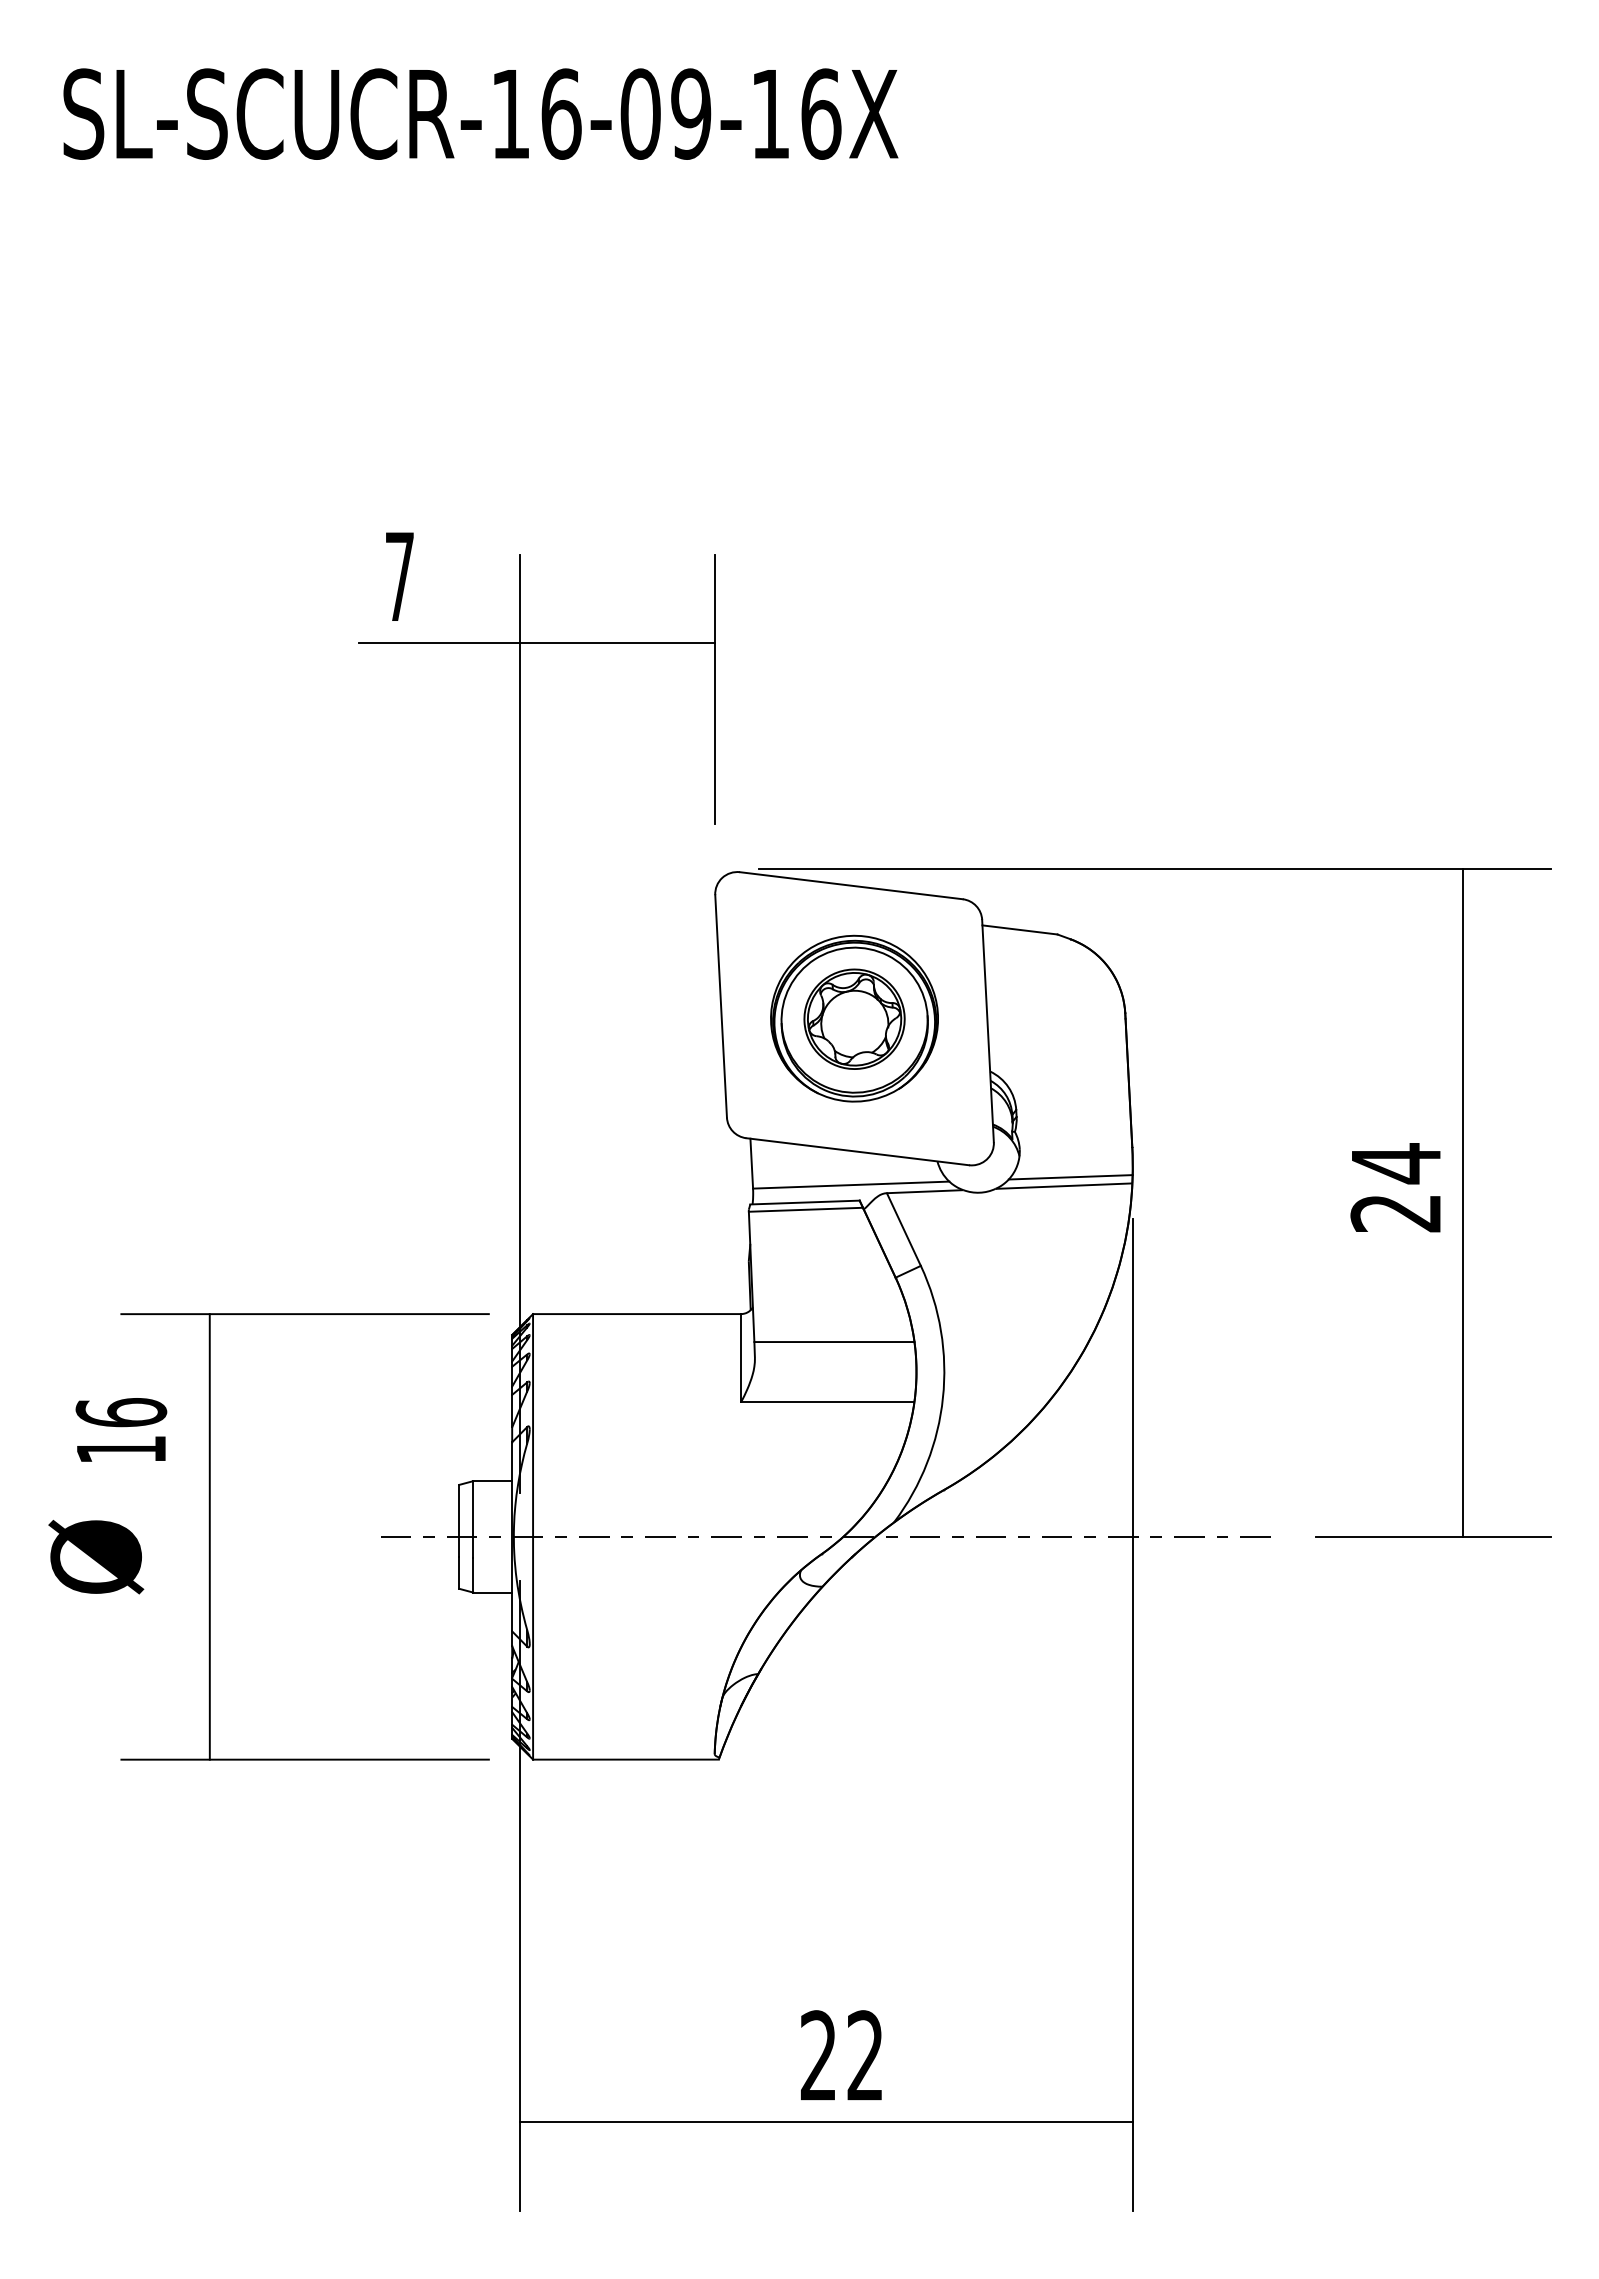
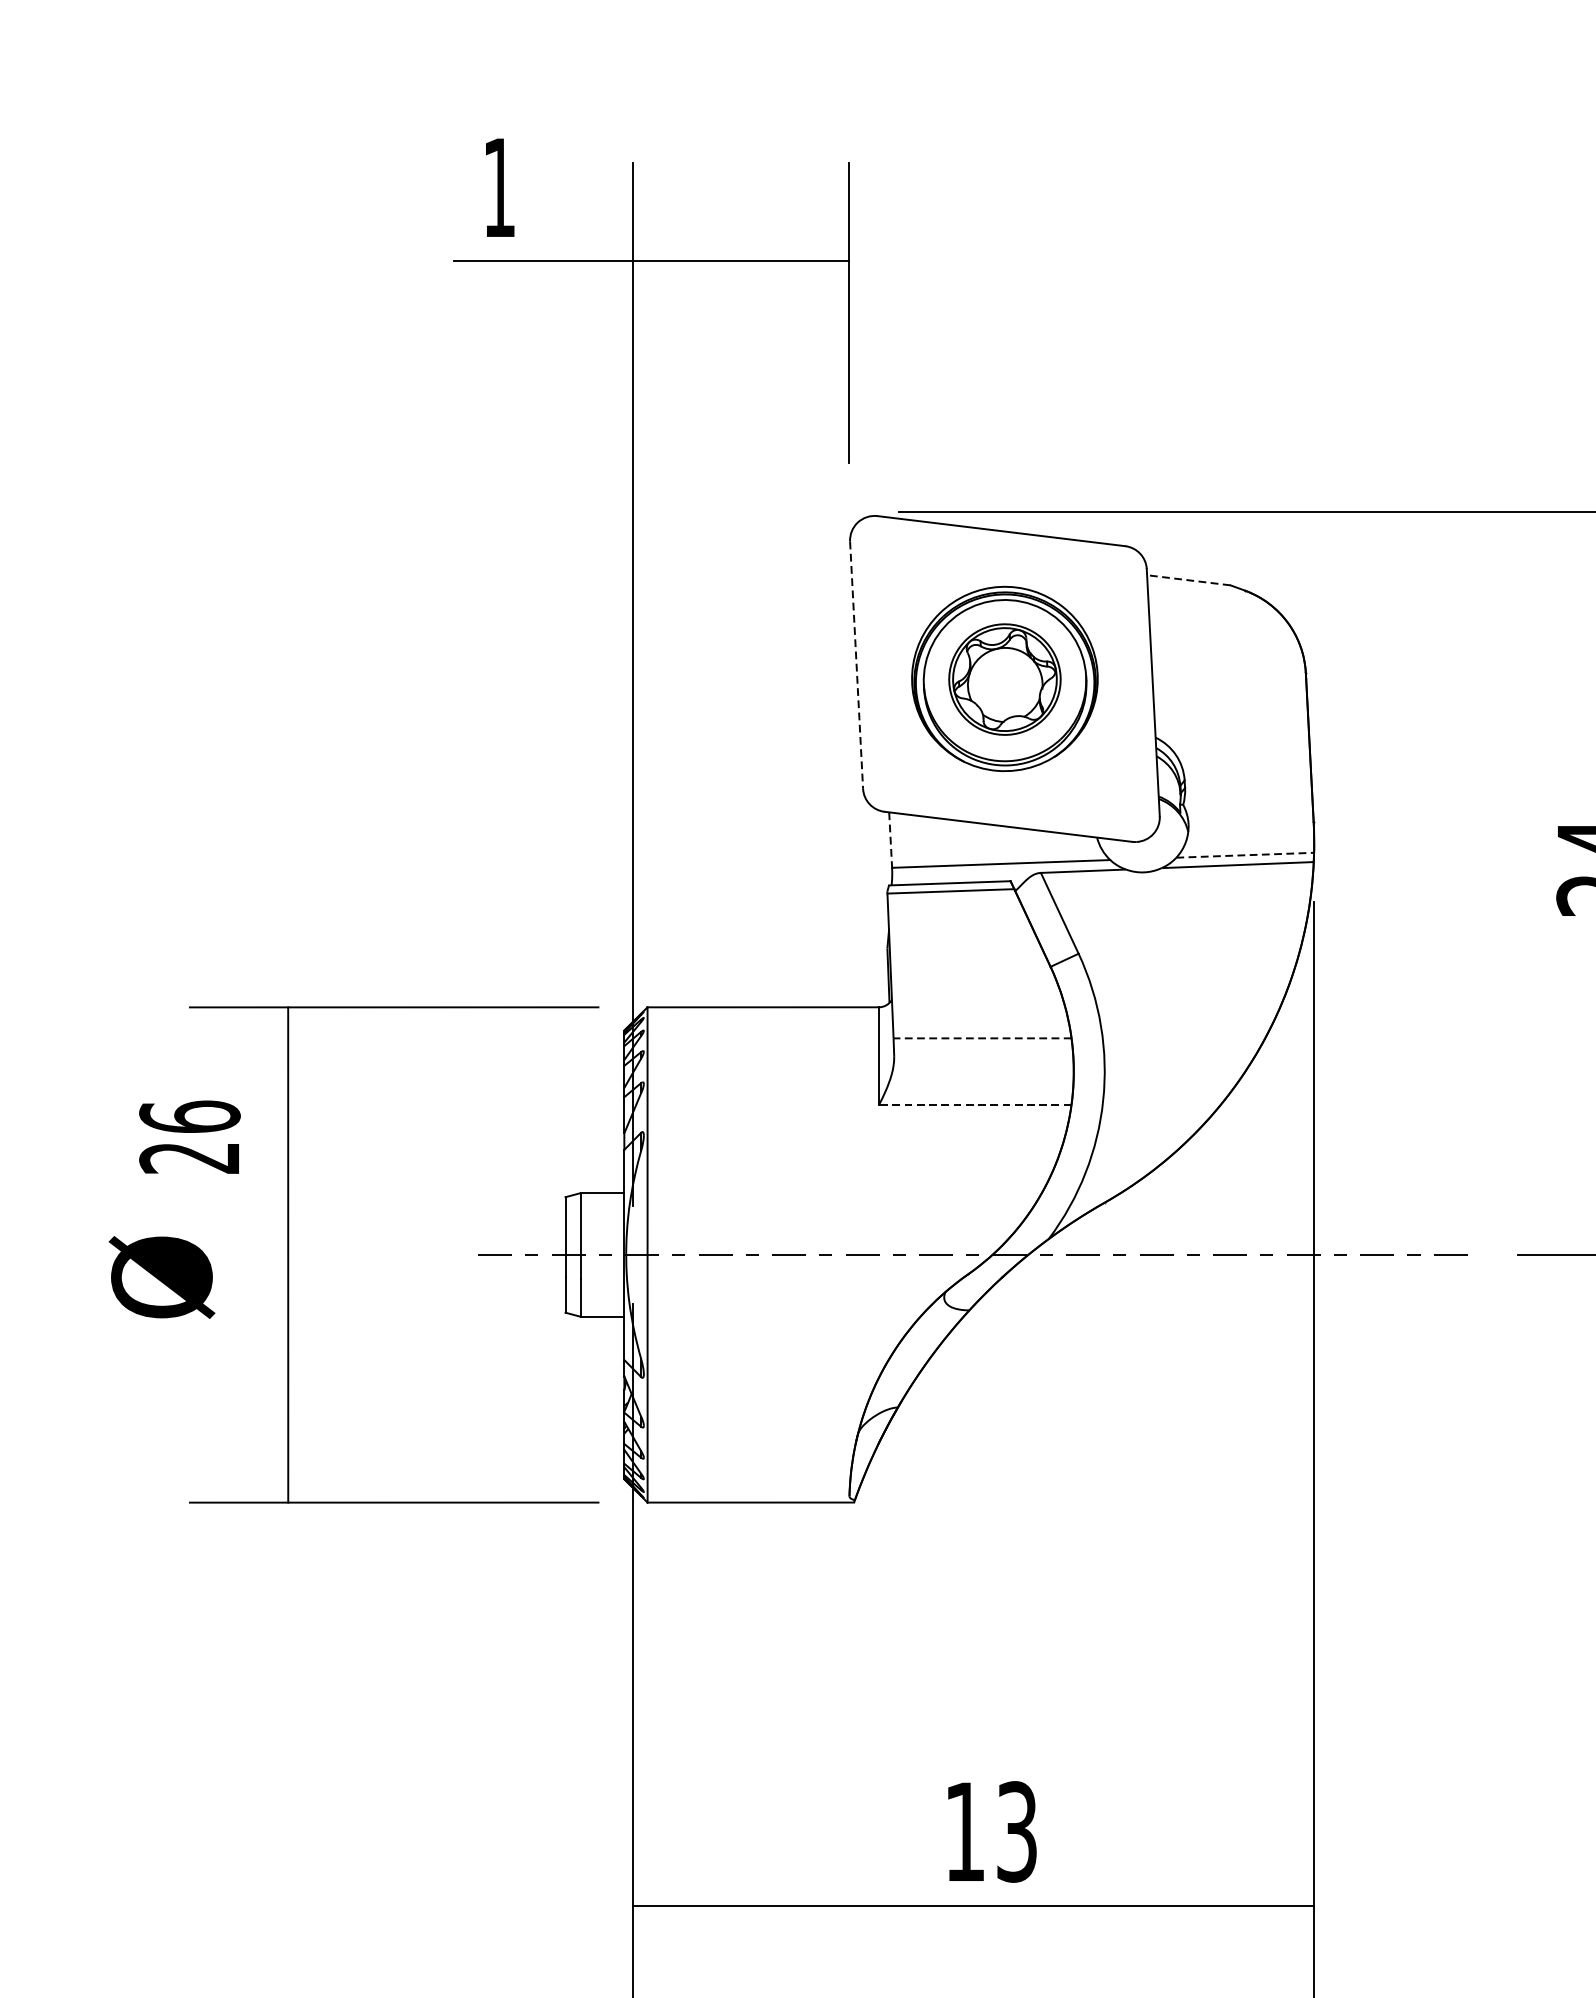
text: (399, 576) -> (499, 187), 7 -> 1
line: (1019, 929) -> (1188, 579), solid -> dashed
line: (721, 1006) -> (857, 665), solid -> dashed
line: (751, 1163) -> (890, 839), solid -> dashed
line: (1070, 1177) -> (1244, 855), solid -> dashed
line: (833, 1342) -> (981, 1038), solid -> dashed
line: (827, 1402) -> (974, 1105), solid -> dashed
text: (120, 1449) -> (188, 1157), 16 -> 26
text: (841, 2055) -> (990, 1831), 22 -> 13

